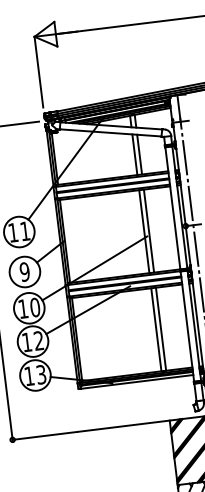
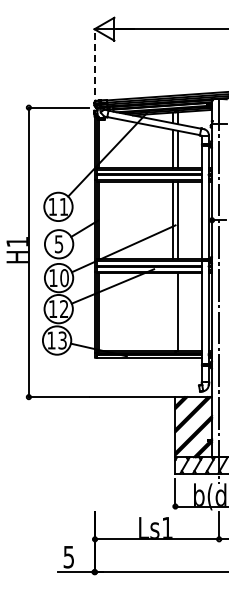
line: (38, 71) -> (94, 61), solid -> dashed
text: (24, 272) -> (58, 244), 9 -> 5
line: (156, 329) -> (173, 311), removed

